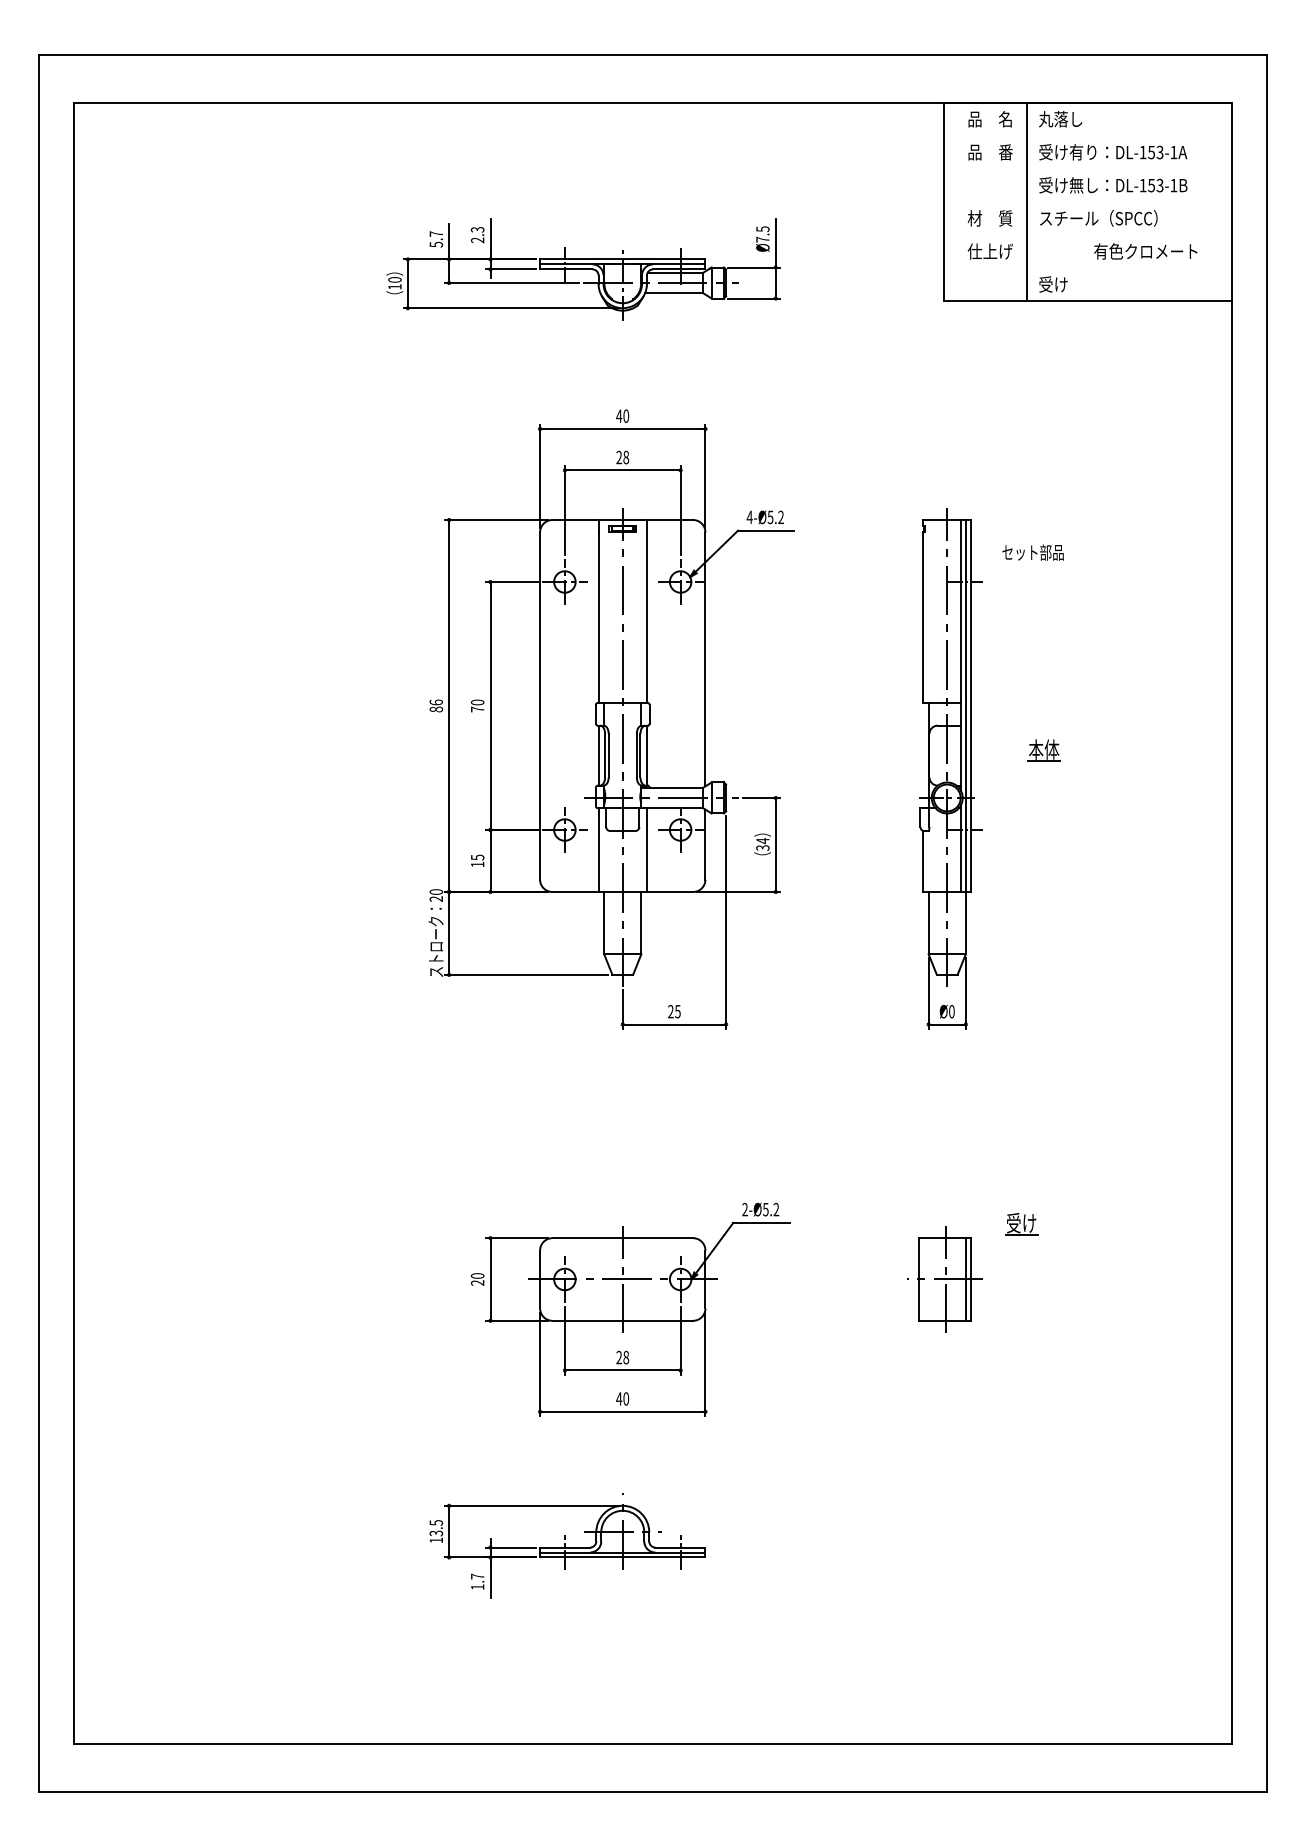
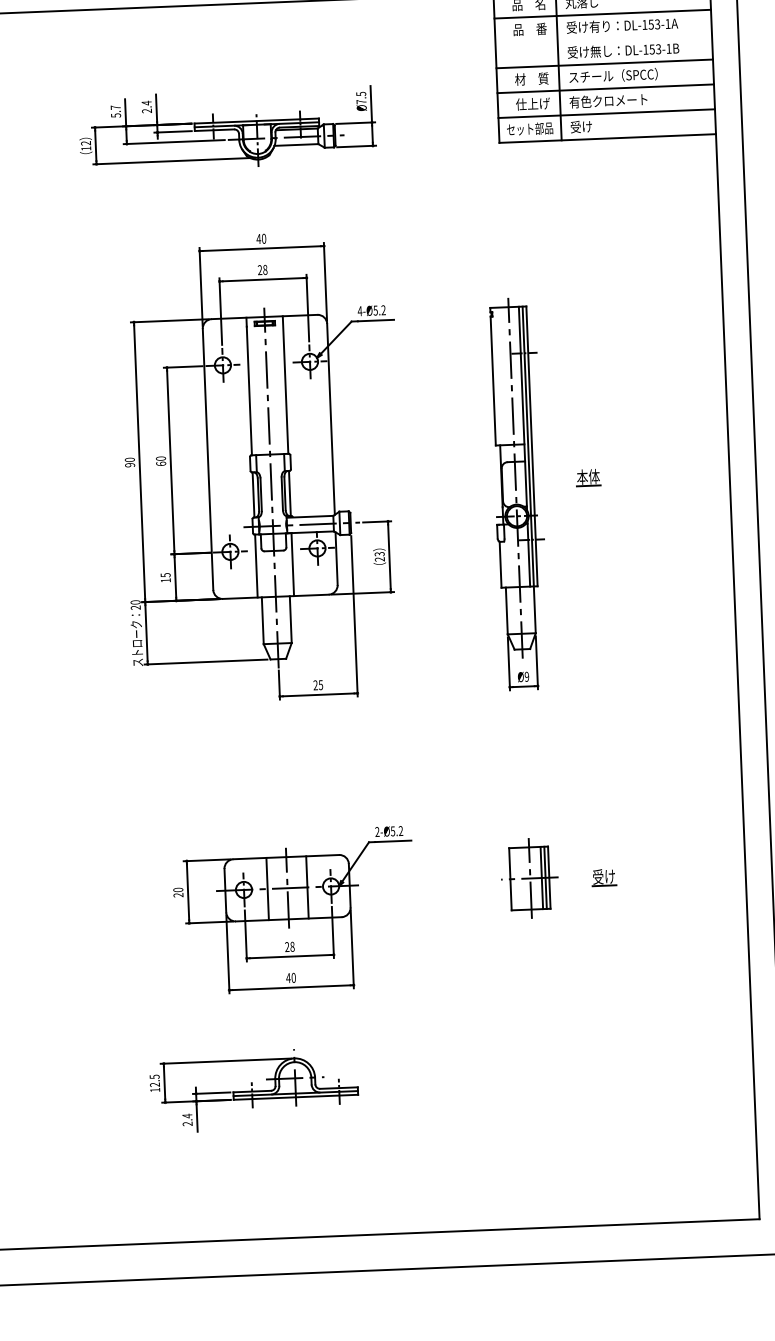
line: (1087, 136) -> (602, 14), added
line: (1087, 202) -> (604, 64), added
text: (477, 229) -> (146, 102), 2.3 -> 2.4
line: (1087, 235) -> (605, 89), added
text: (1145, 251) -> (608, 100), moved
line: (1087, 268) -> (606, 113), added
text: (394, 279) -> (85, 143), 10 -> 12
text: (1032, 552) -> (529, 128), moved
text: (435, 705) -> (129, 462), 86 -> 90
text: (477, 709) -> (161, 463), 70 -> 60
text: (762, 843) -> (379, 556), 34 -> 23
text: (951, 1011) -> (526, 676), Ø0 -> Ø9
part: (1021, 1223) -> (604, 877), moved
line: (596, 1279) -> (267, 889), added
line: (649, 1279) -> (307, 887), added
line: (960, 1279) -> (541, 878), added
text: (436, 1533) -> (155, 1084), 13.5 -> 12.5
text: (477, 1581) -> (187, 1119), 1.7 -> 2.4

